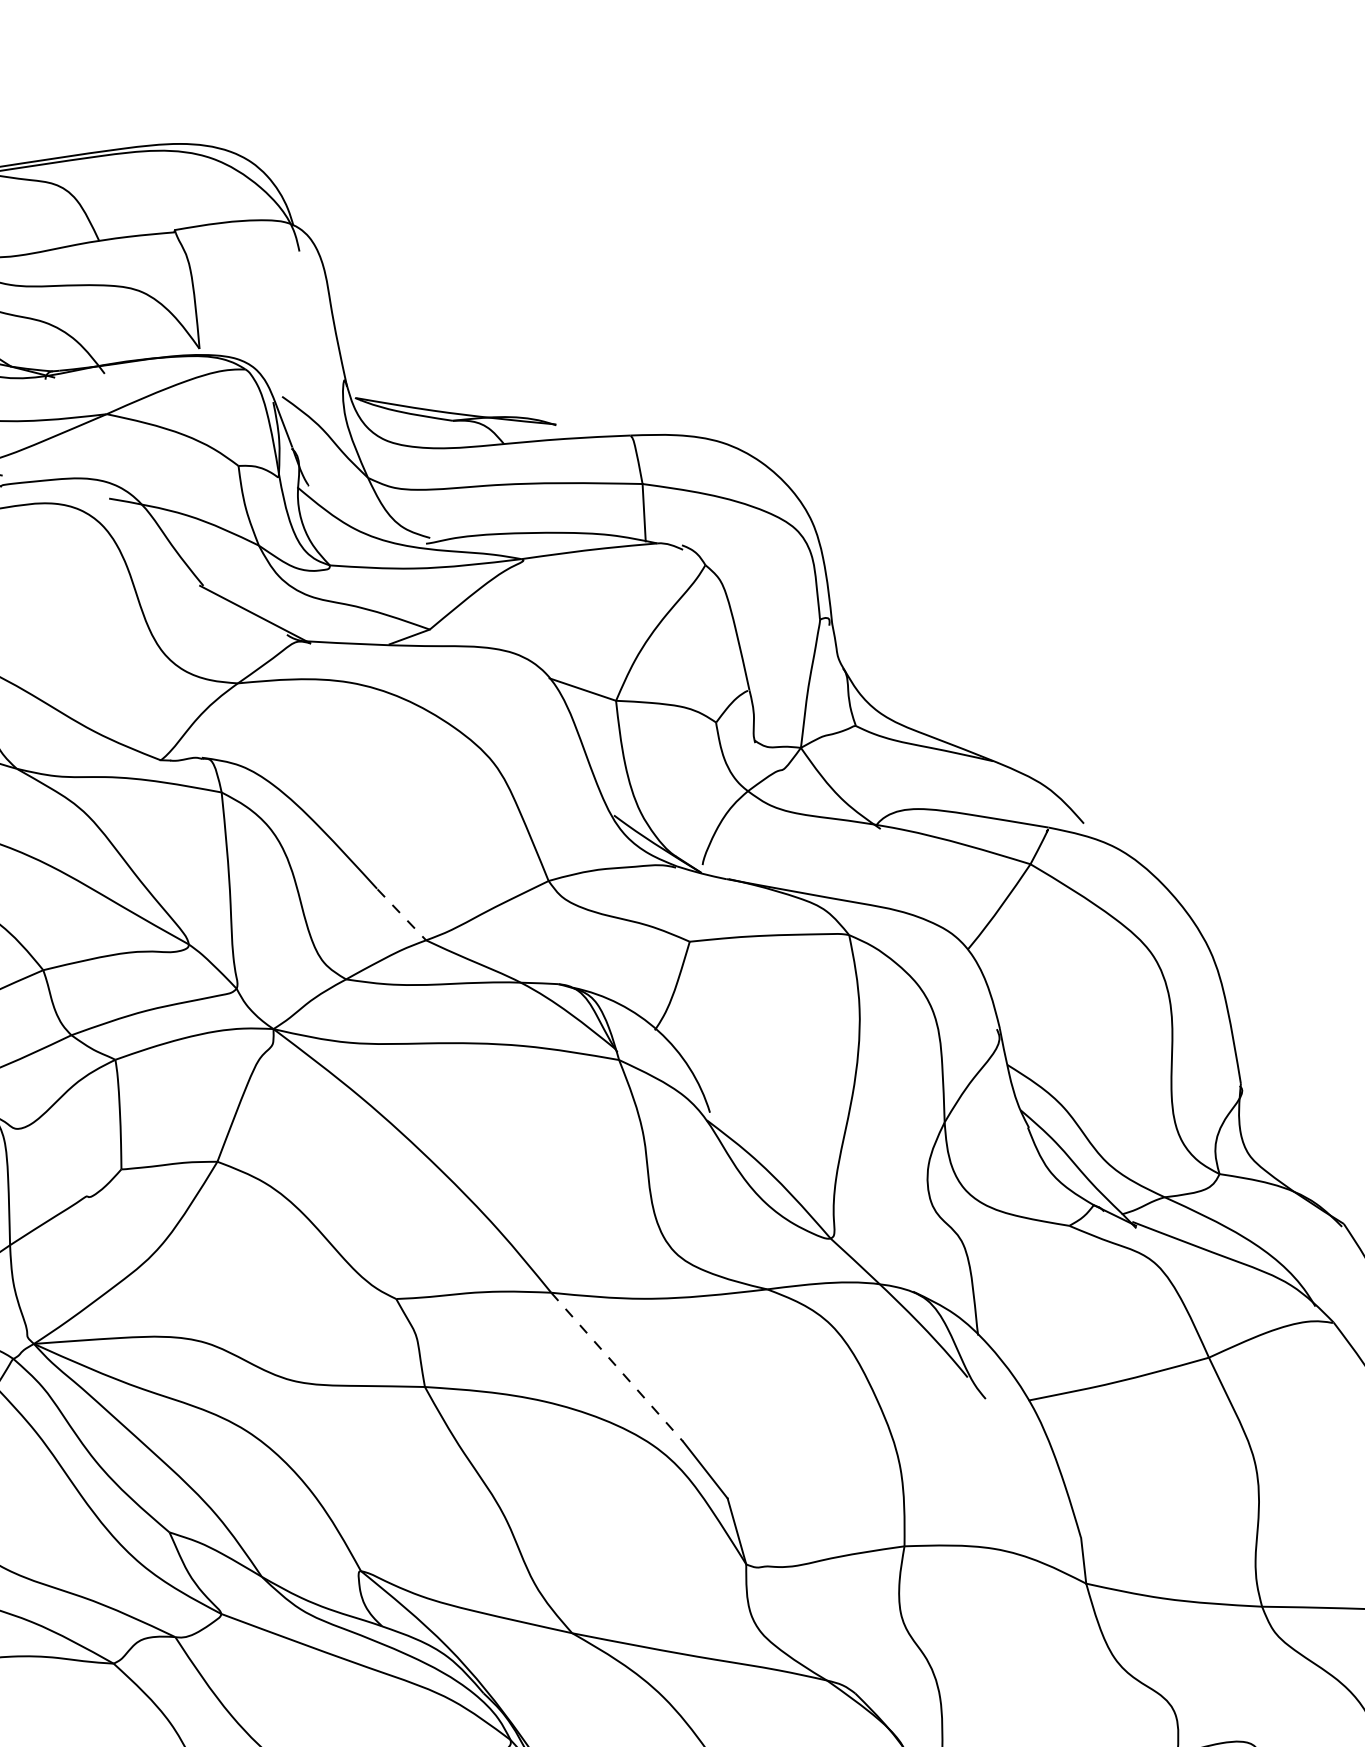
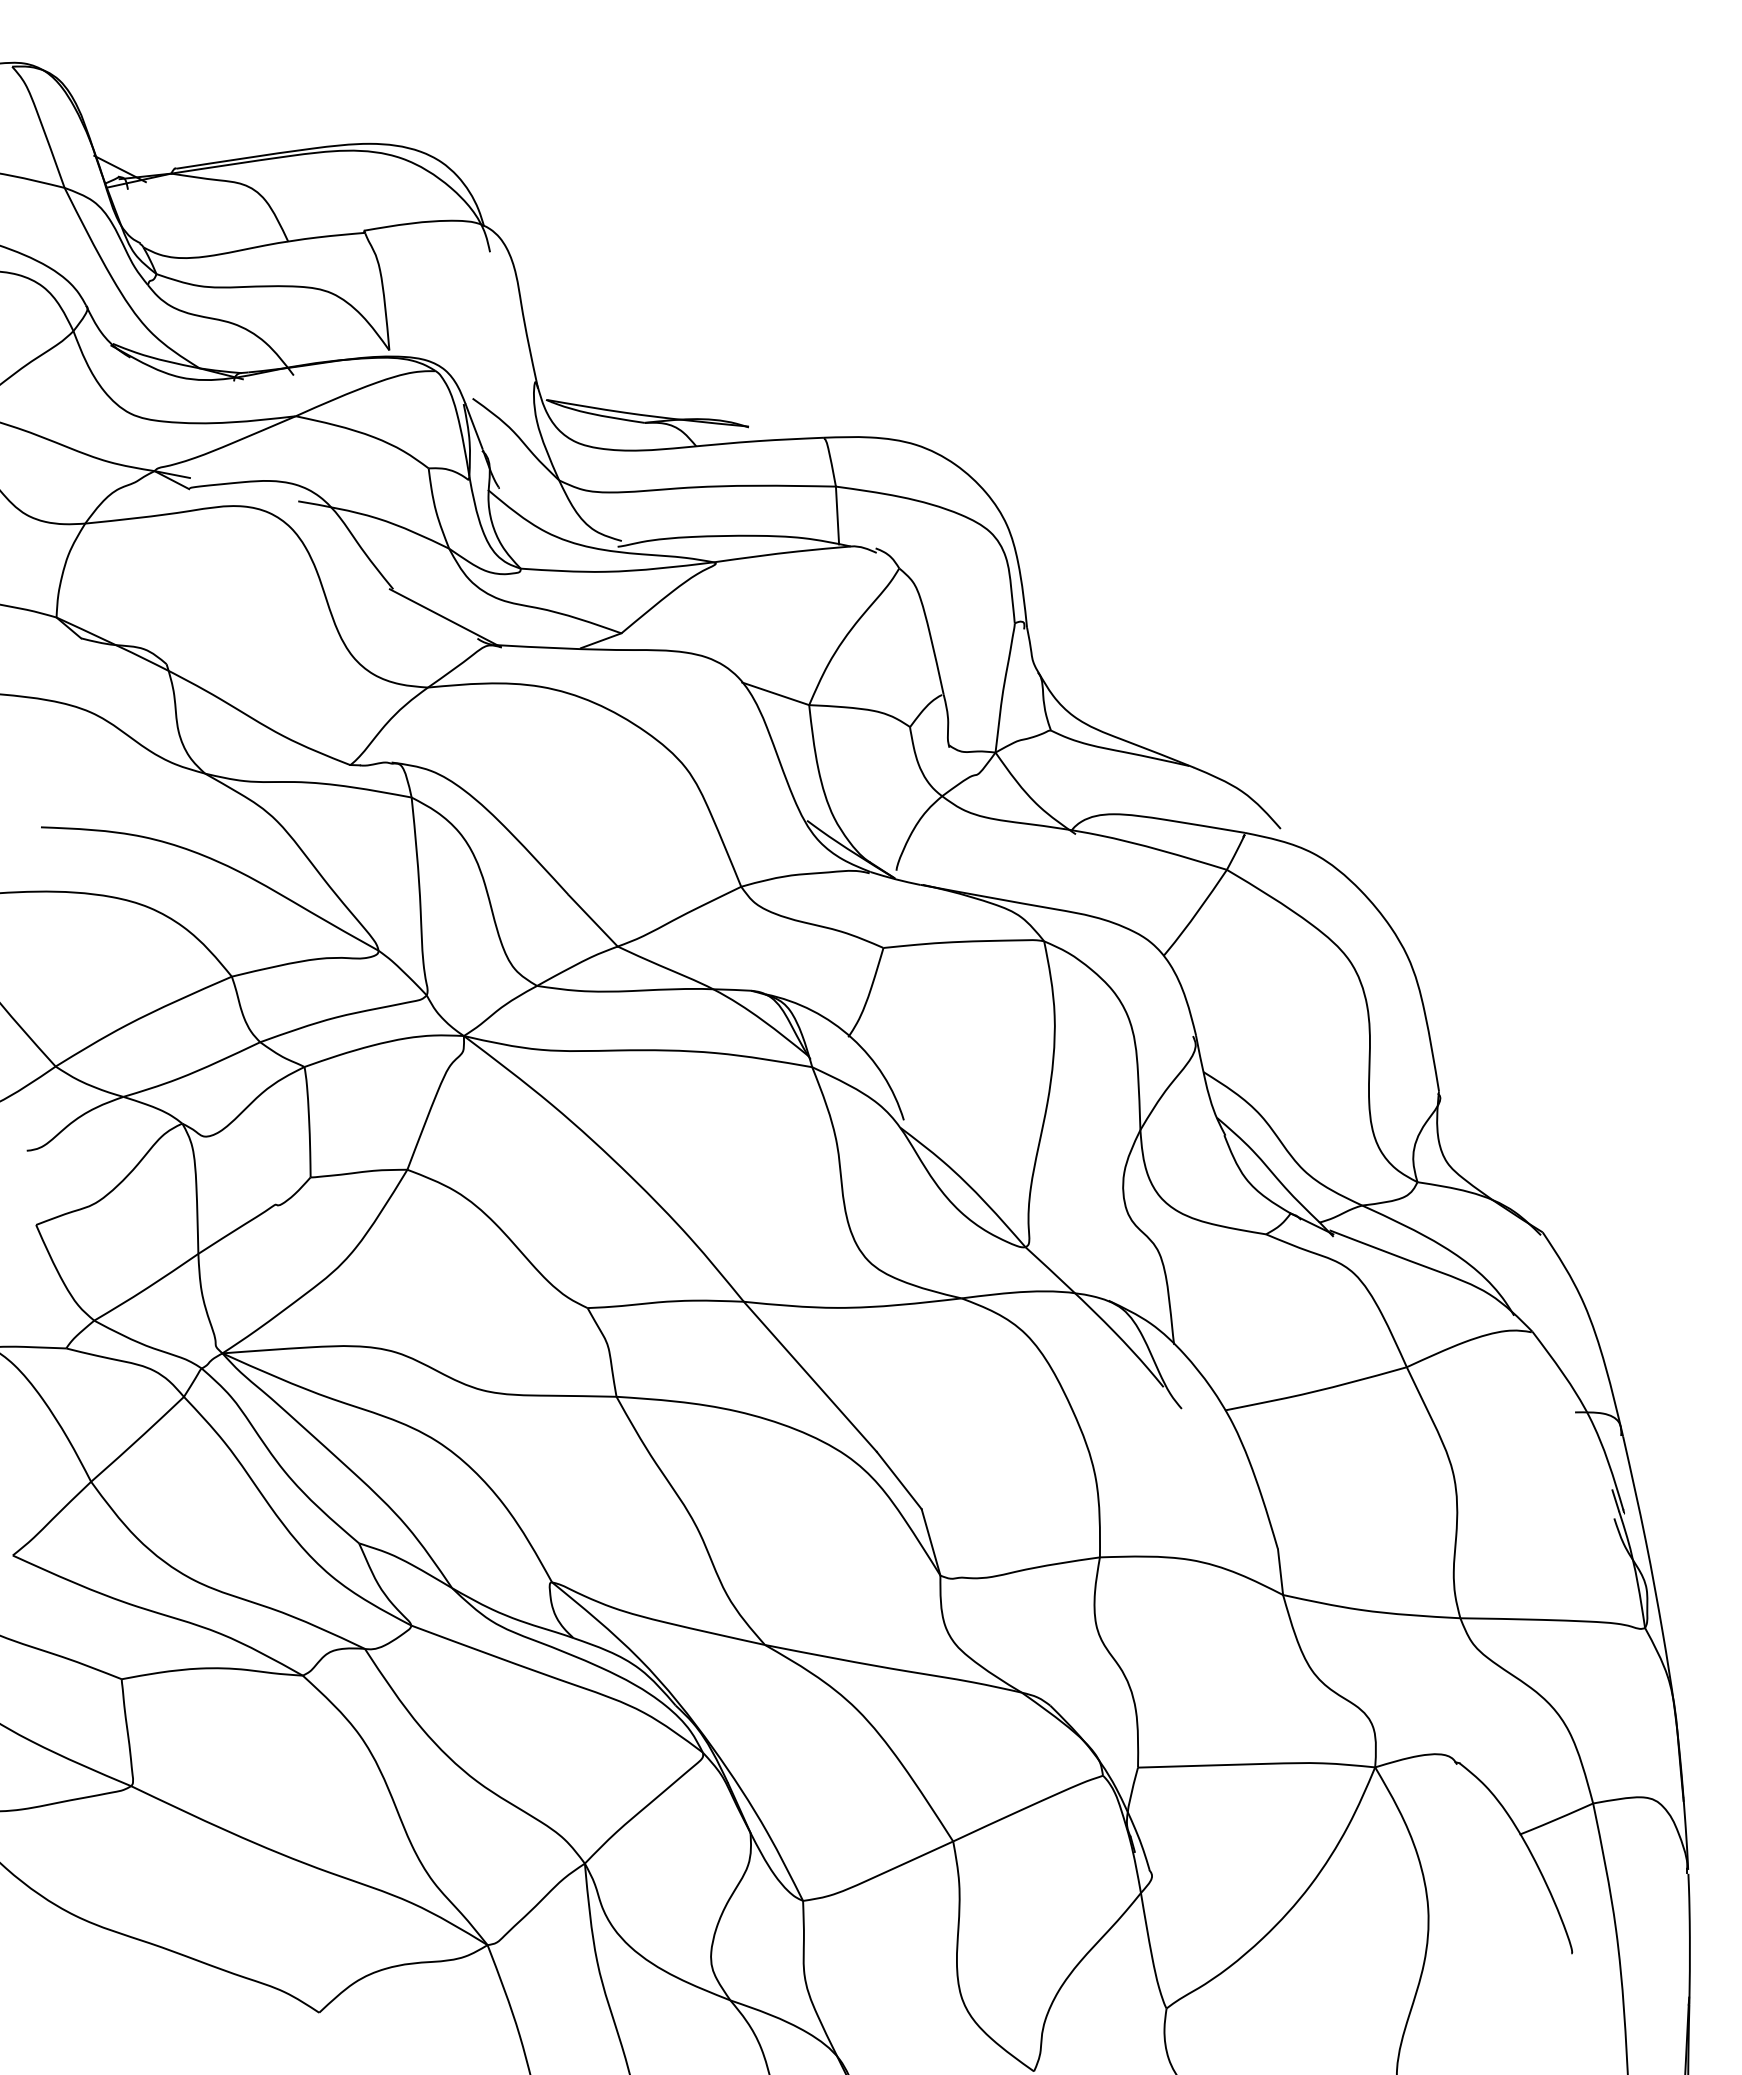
line: (402, 915) -> (593, 921), dashed -> solid
line: (617, 1367) -> (810, 1377), dashed -> solid

